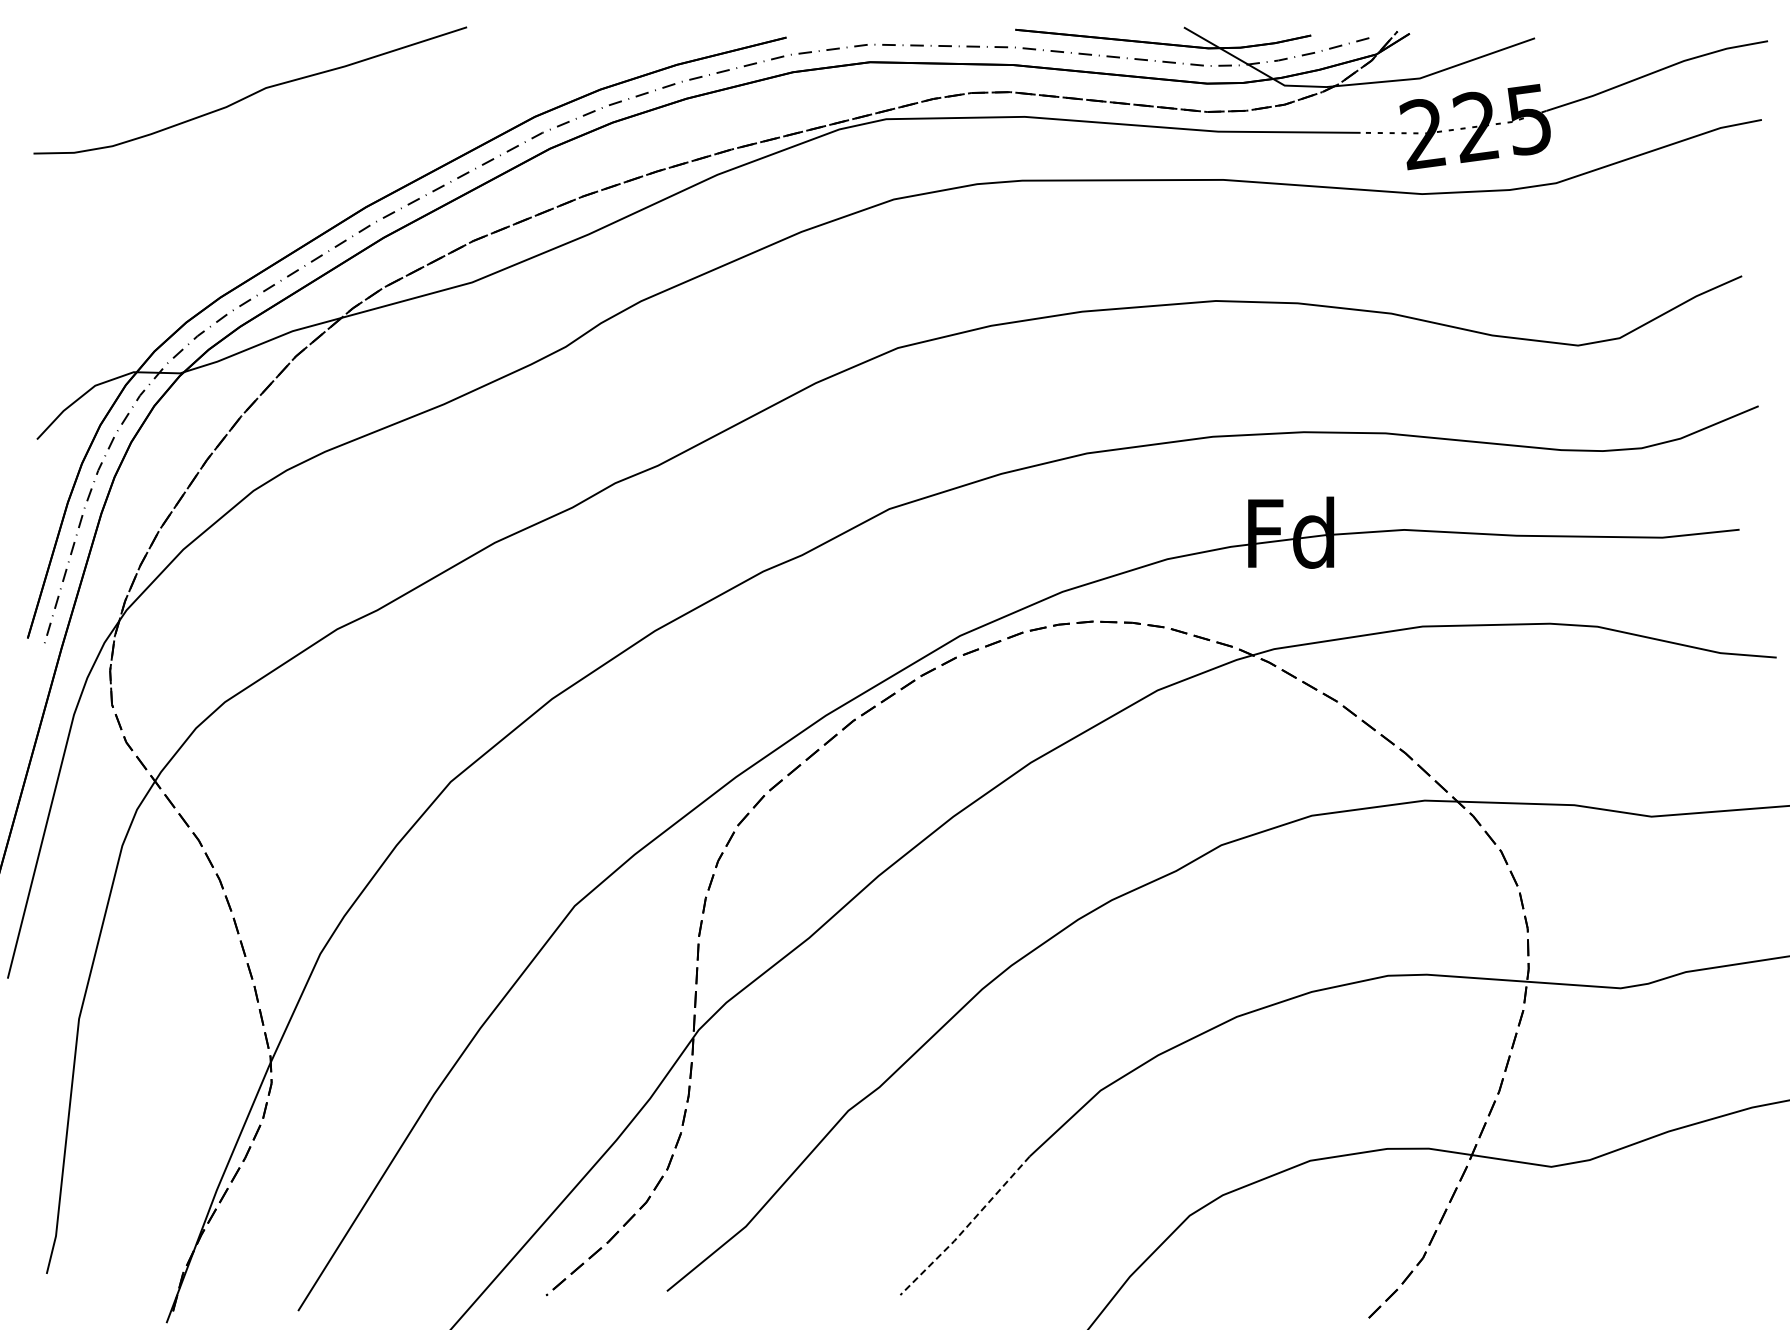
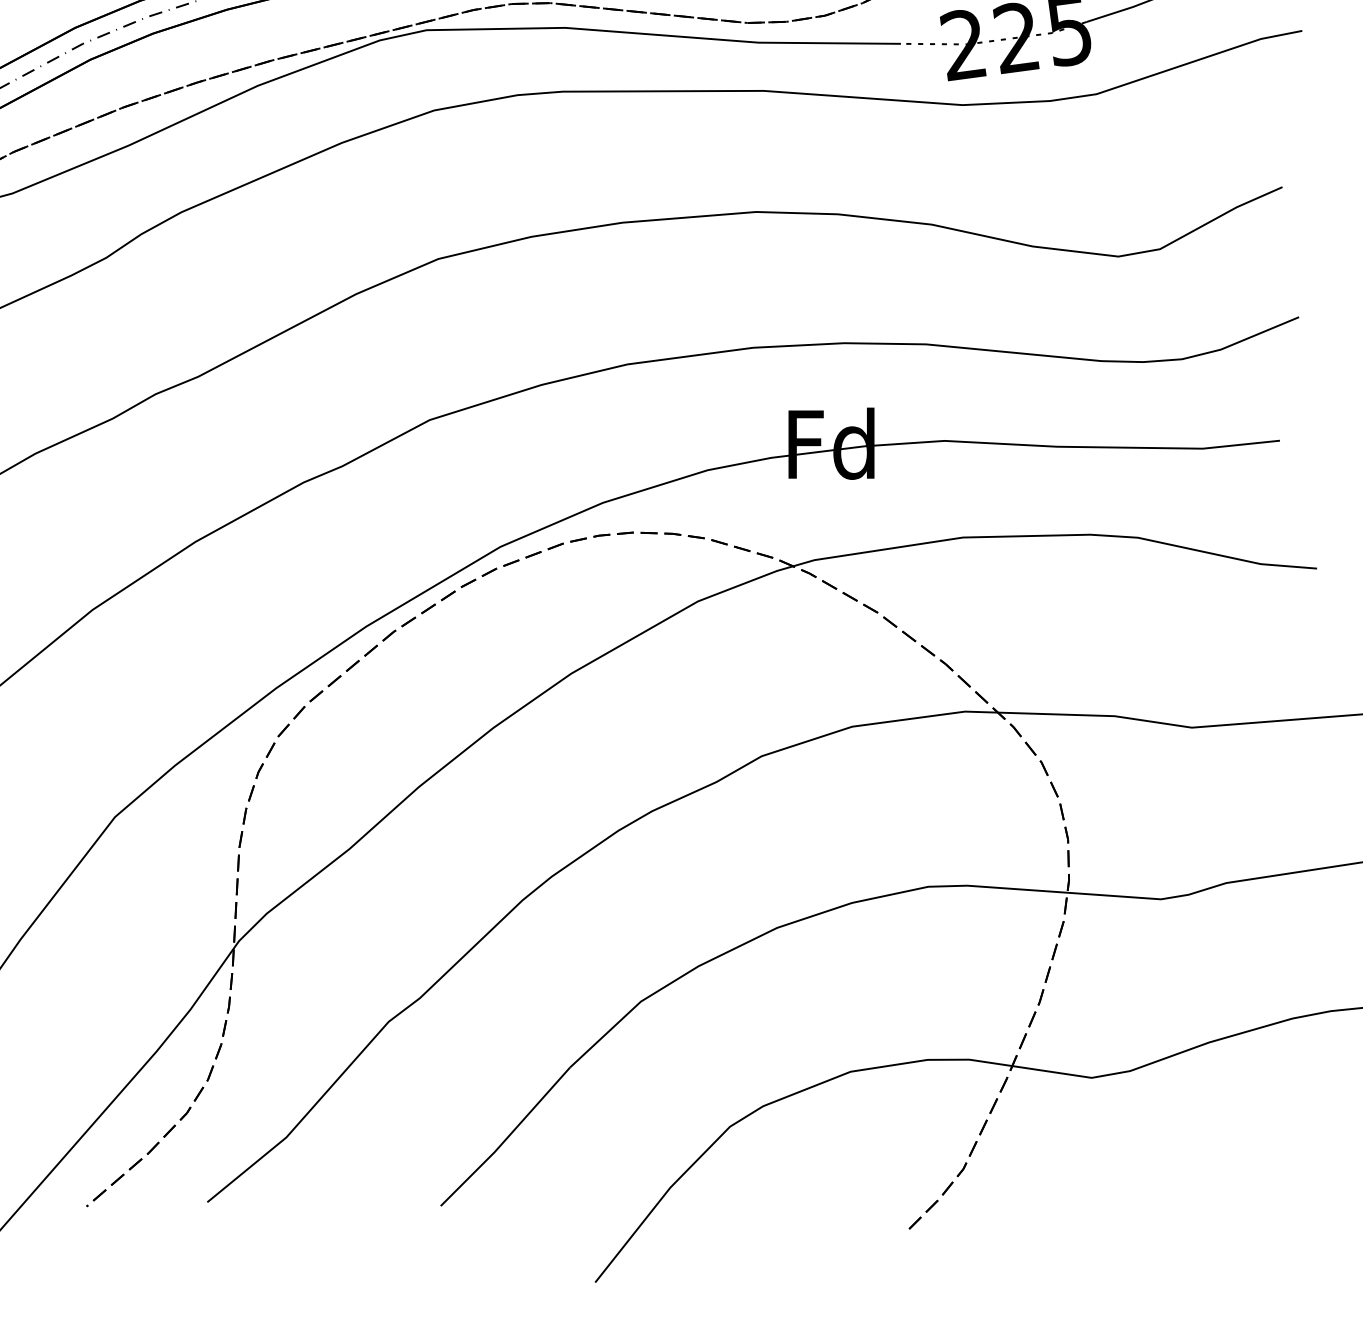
line: (966, 1227) -> (506, 1138), dashed -> solid

